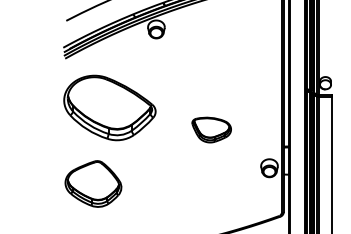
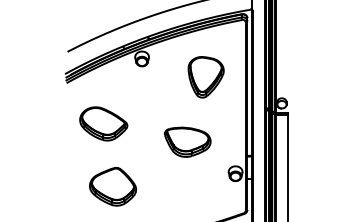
part: (233, 51) -> (205, 77), added
part: (109, 107) -> (103, 123), size x0.62
part: (211, 129) -> (187, 141), size x1.43
part: (92, 183) -> (112, 186), moved

